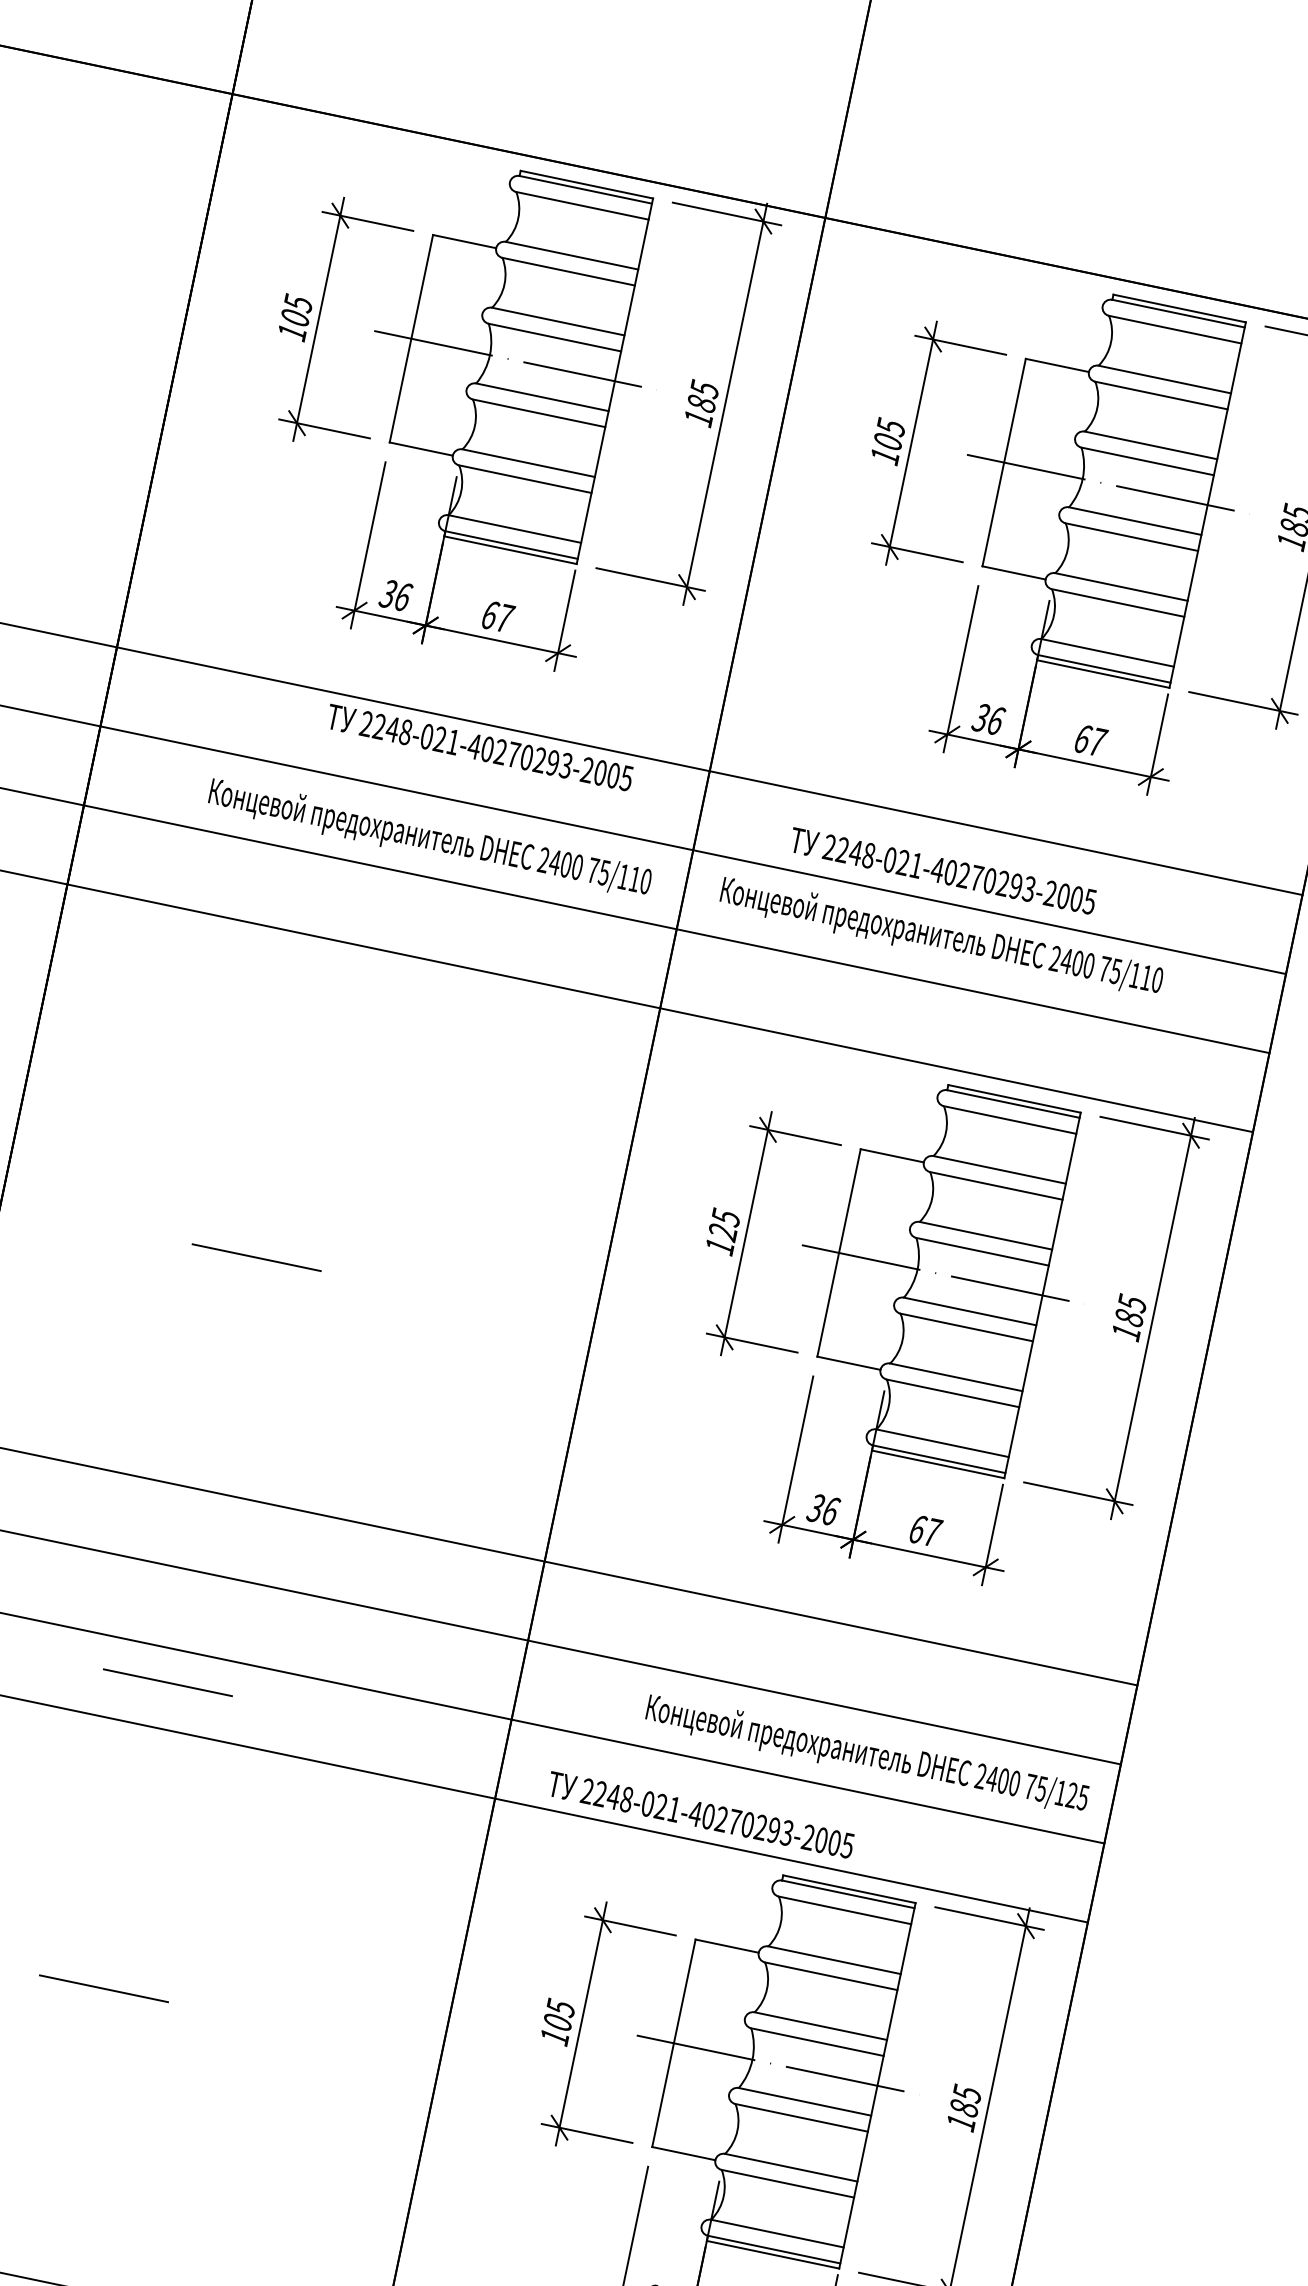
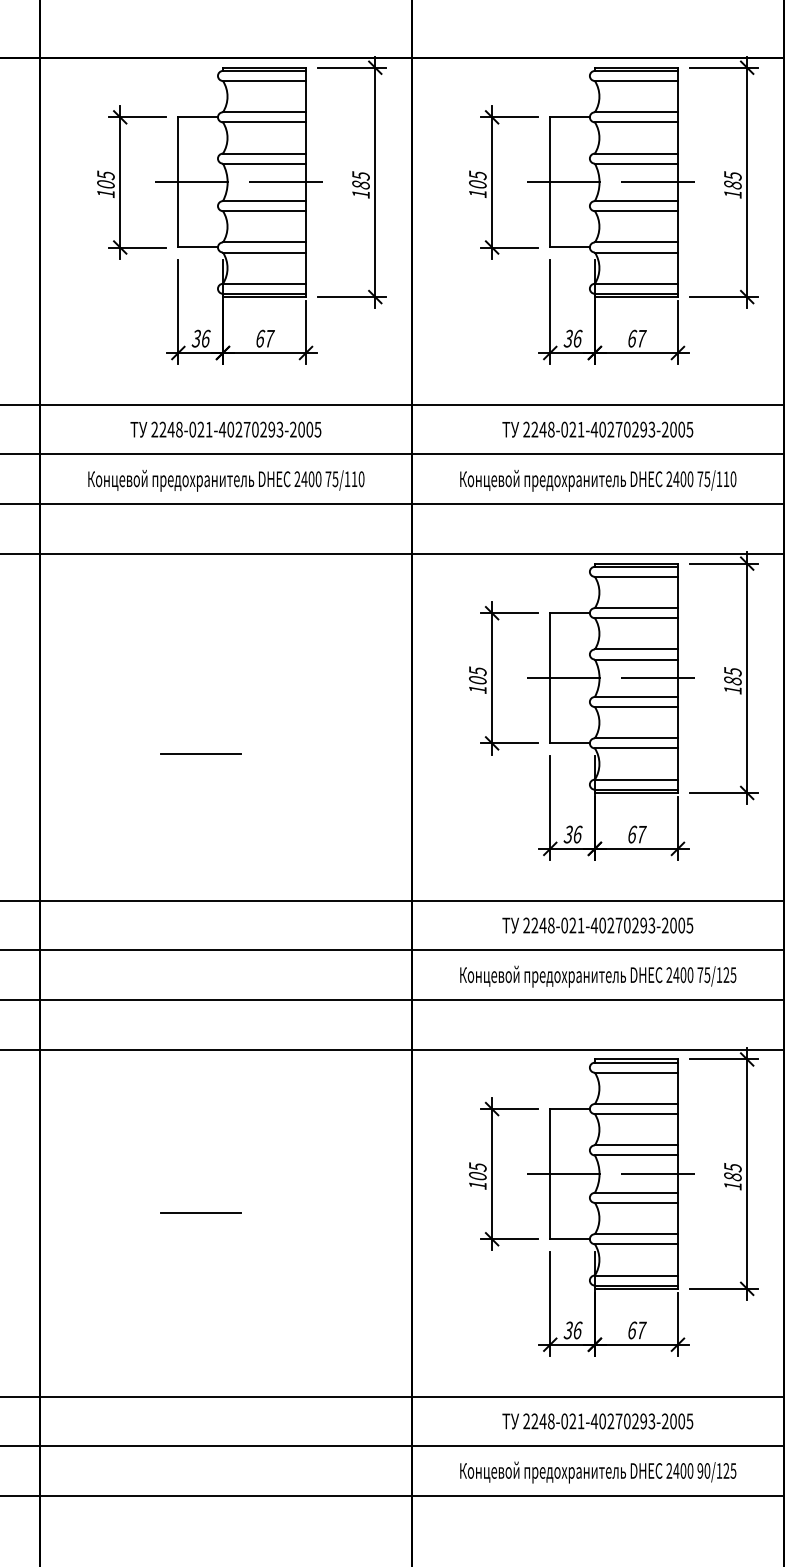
text: (479, 747) -> (225, 429), moved
text: (430, 838) -> (226, 480), moved
text: (942, 870) -> (597, 429), moved
text: (941, 937) -> (598, 480), moved
text: (722, 1232) -> (477, 680), 125 -> 105
line: (167, 1681) -> (200, 1020), removed
text: (867, 1755) -> (598, 976), moved
text: (700, 1814) -> (597, 925), moved

